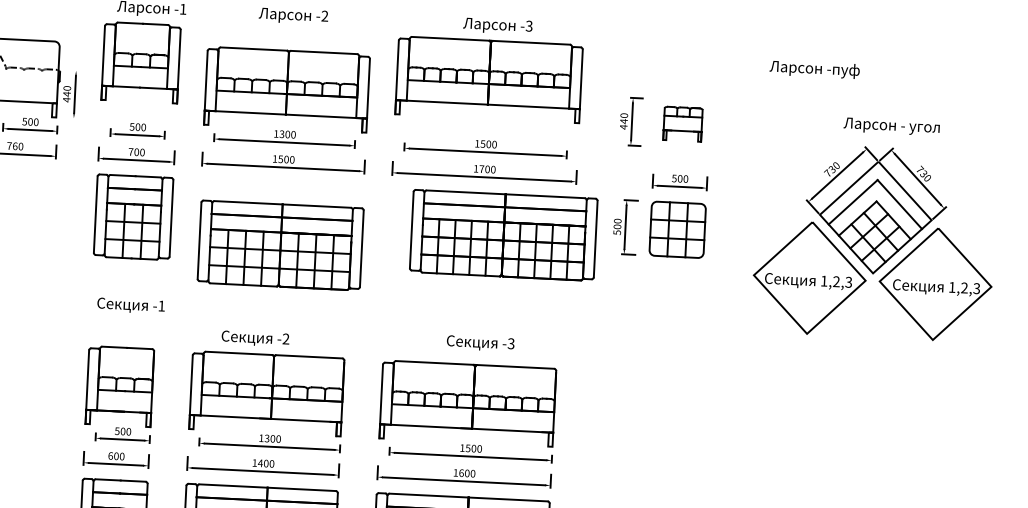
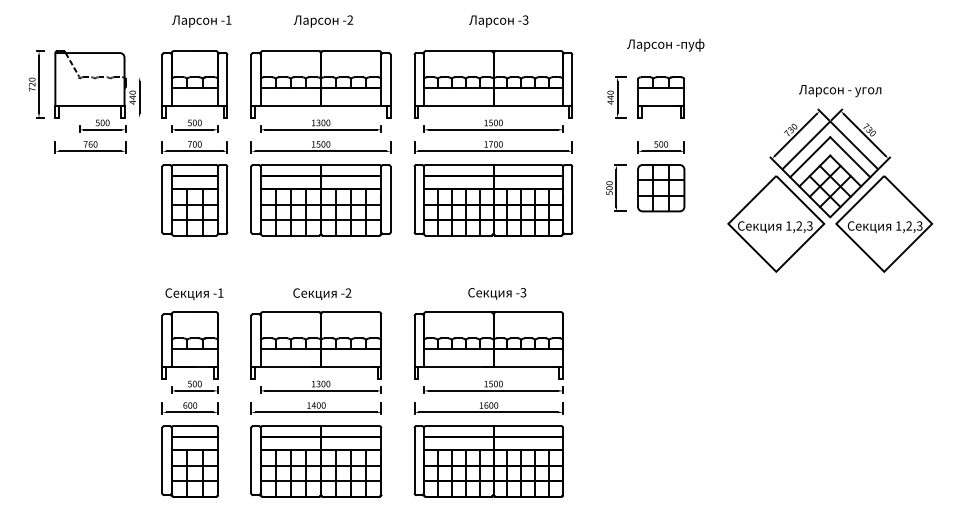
part: (140, 62) -> (194, 84), moved
text: (814, 68) -> (665, 44), moved
part: (489, 79) -> (493, 84), moved
part: (683, 124) -> (661, 97), size x1.43
part: (503, 235) -> (493, 200), moved
part: (280, 245) -> (320, 200), moved
text: (131, 305) -> (194, 293), moved
text: (255, 339) -> (322, 294), moved

